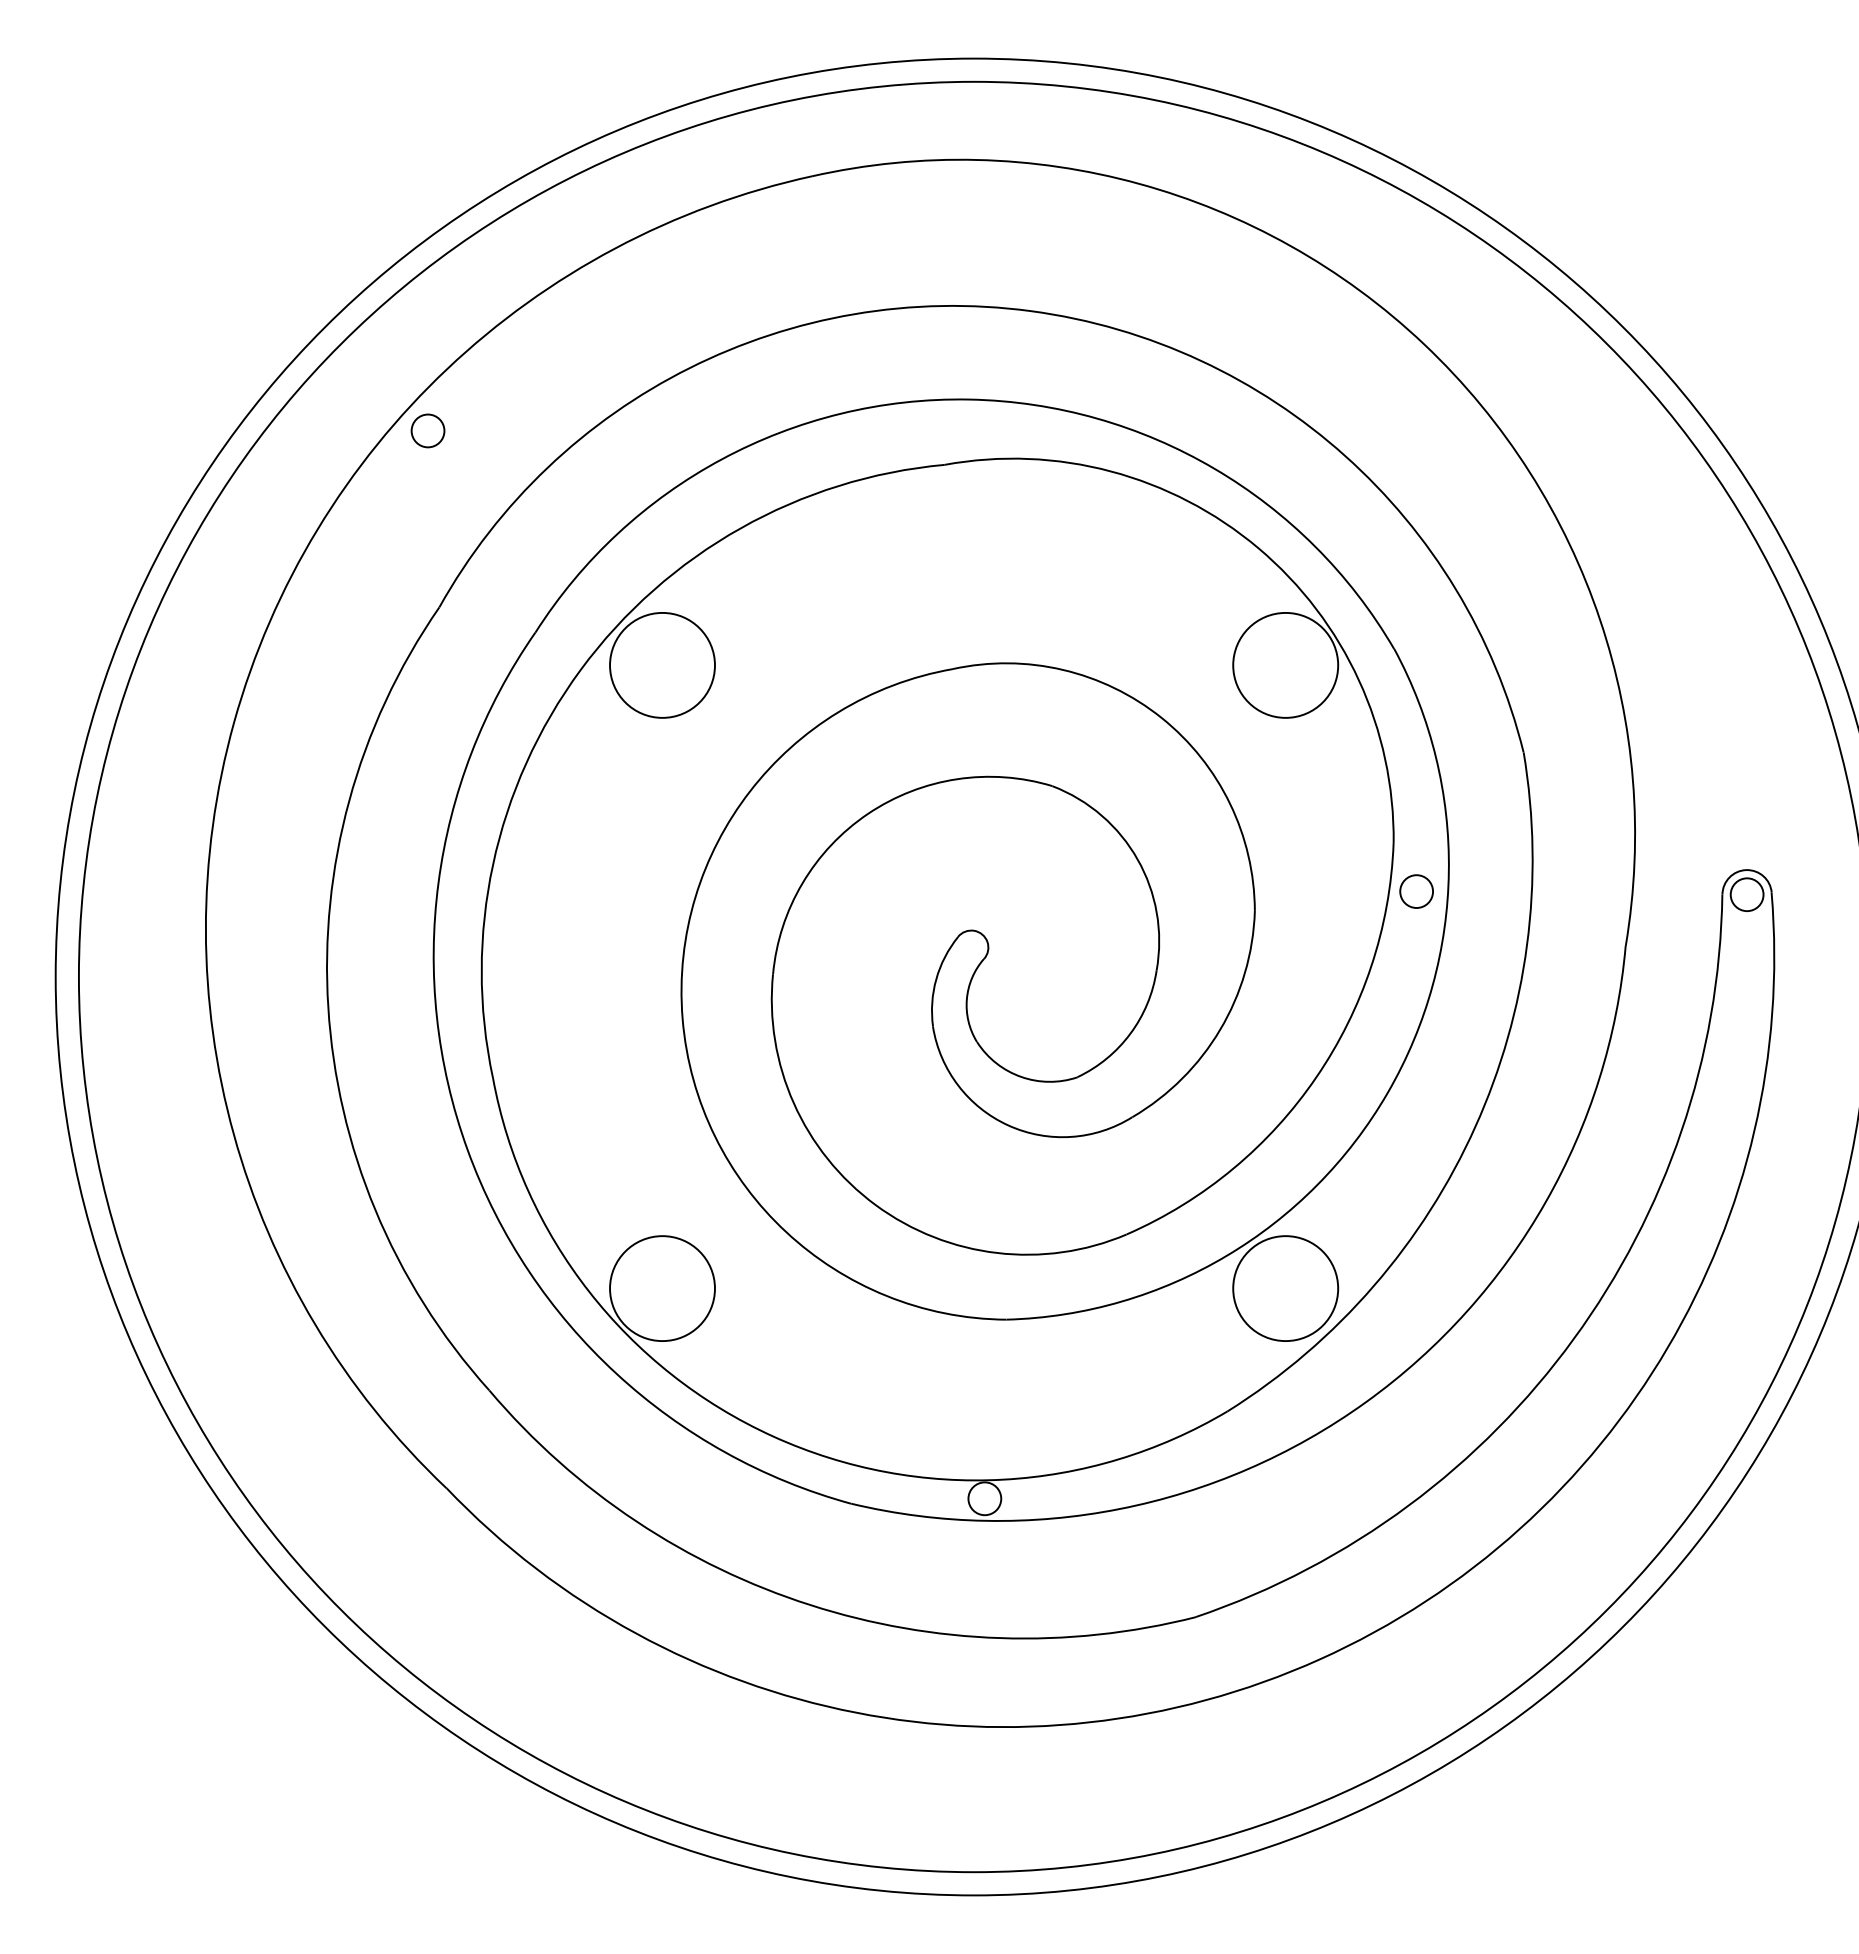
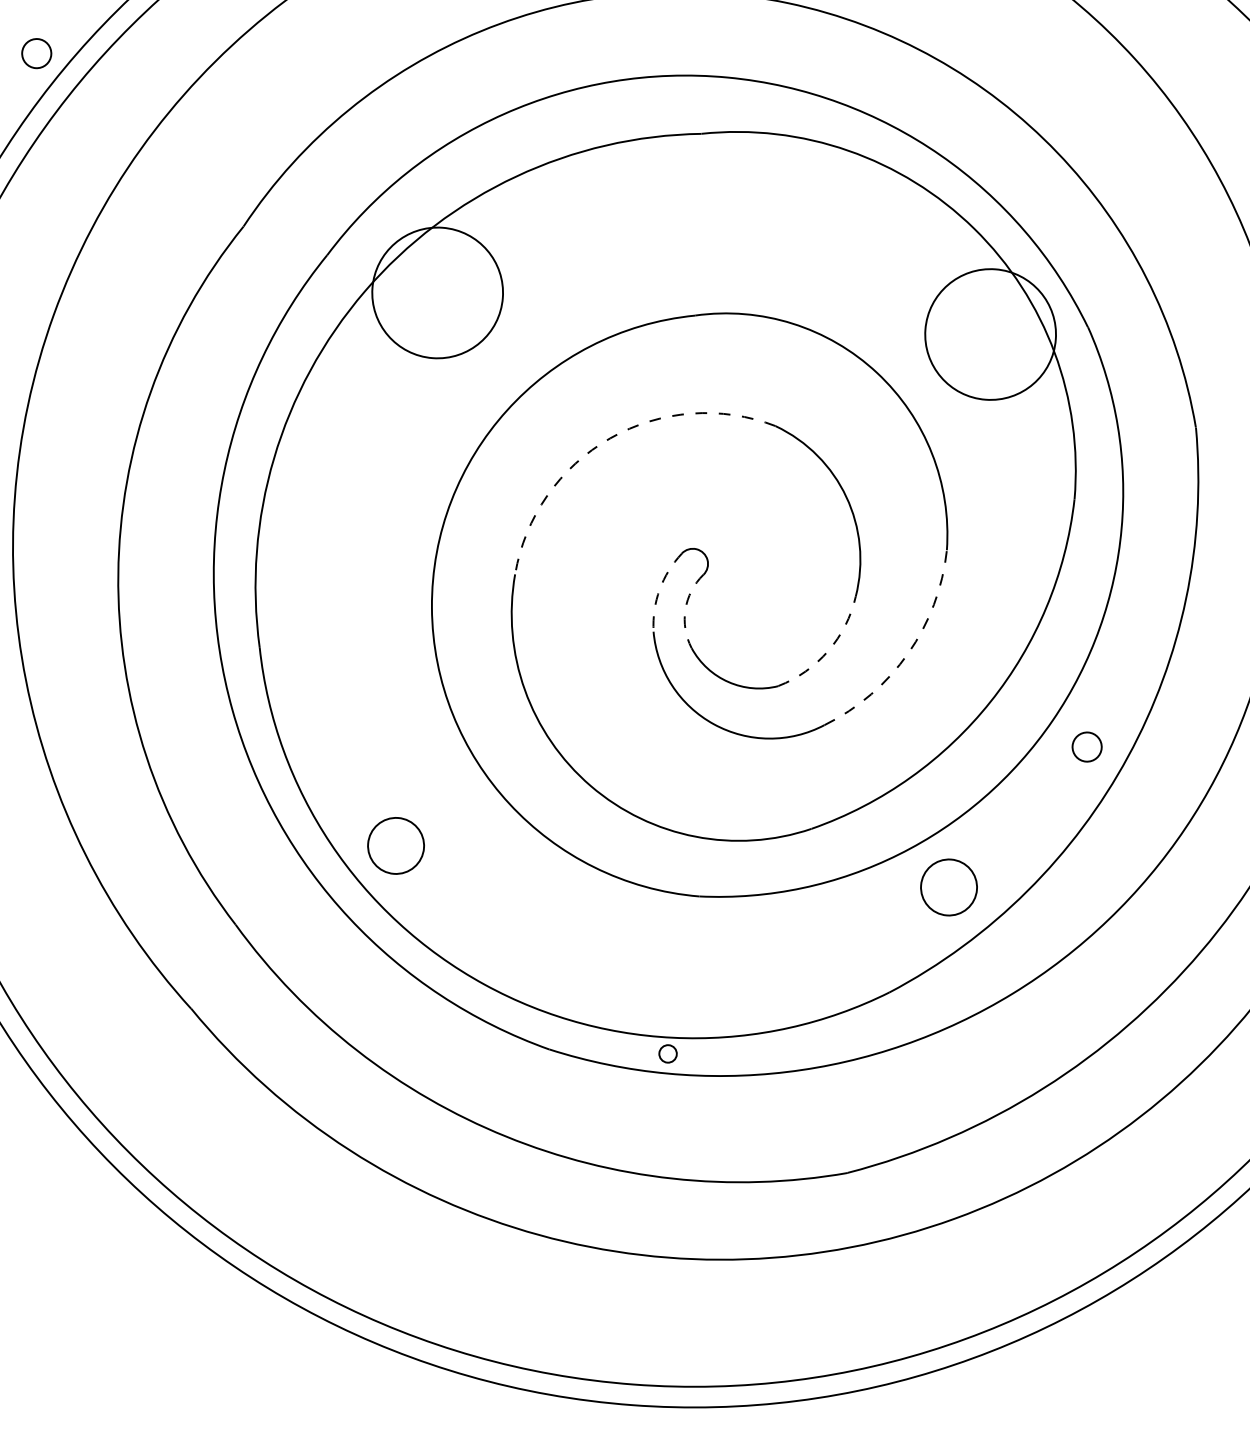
circle: (427, 430) -> (36, 53), moved
circle: (662, 664) -> (437, 292), size x1.4
circle: (1285, 664) -> (990, 333), size x1.4
arc: (868, 813) -> (610, 438), solid -> dashed
circle: (1416, 891) -> (1087, 746), moved
arc: (936, 979) -> (659, 589), solid -> dashed
arc: (966, 999) -> (685, 609), solid -> dashed
arc: (1220, 1029) -> (908, 653), solid -> dashed
arc: (1130, 1033) -> (828, 650), solid -> dashed
circle: (662, 1288) -> (396, 845), size x0.6
circle: (1285, 1288) -> (948, 887), size x0.6
circle: (984, 1498) -> (667, 1053), size x0.6

